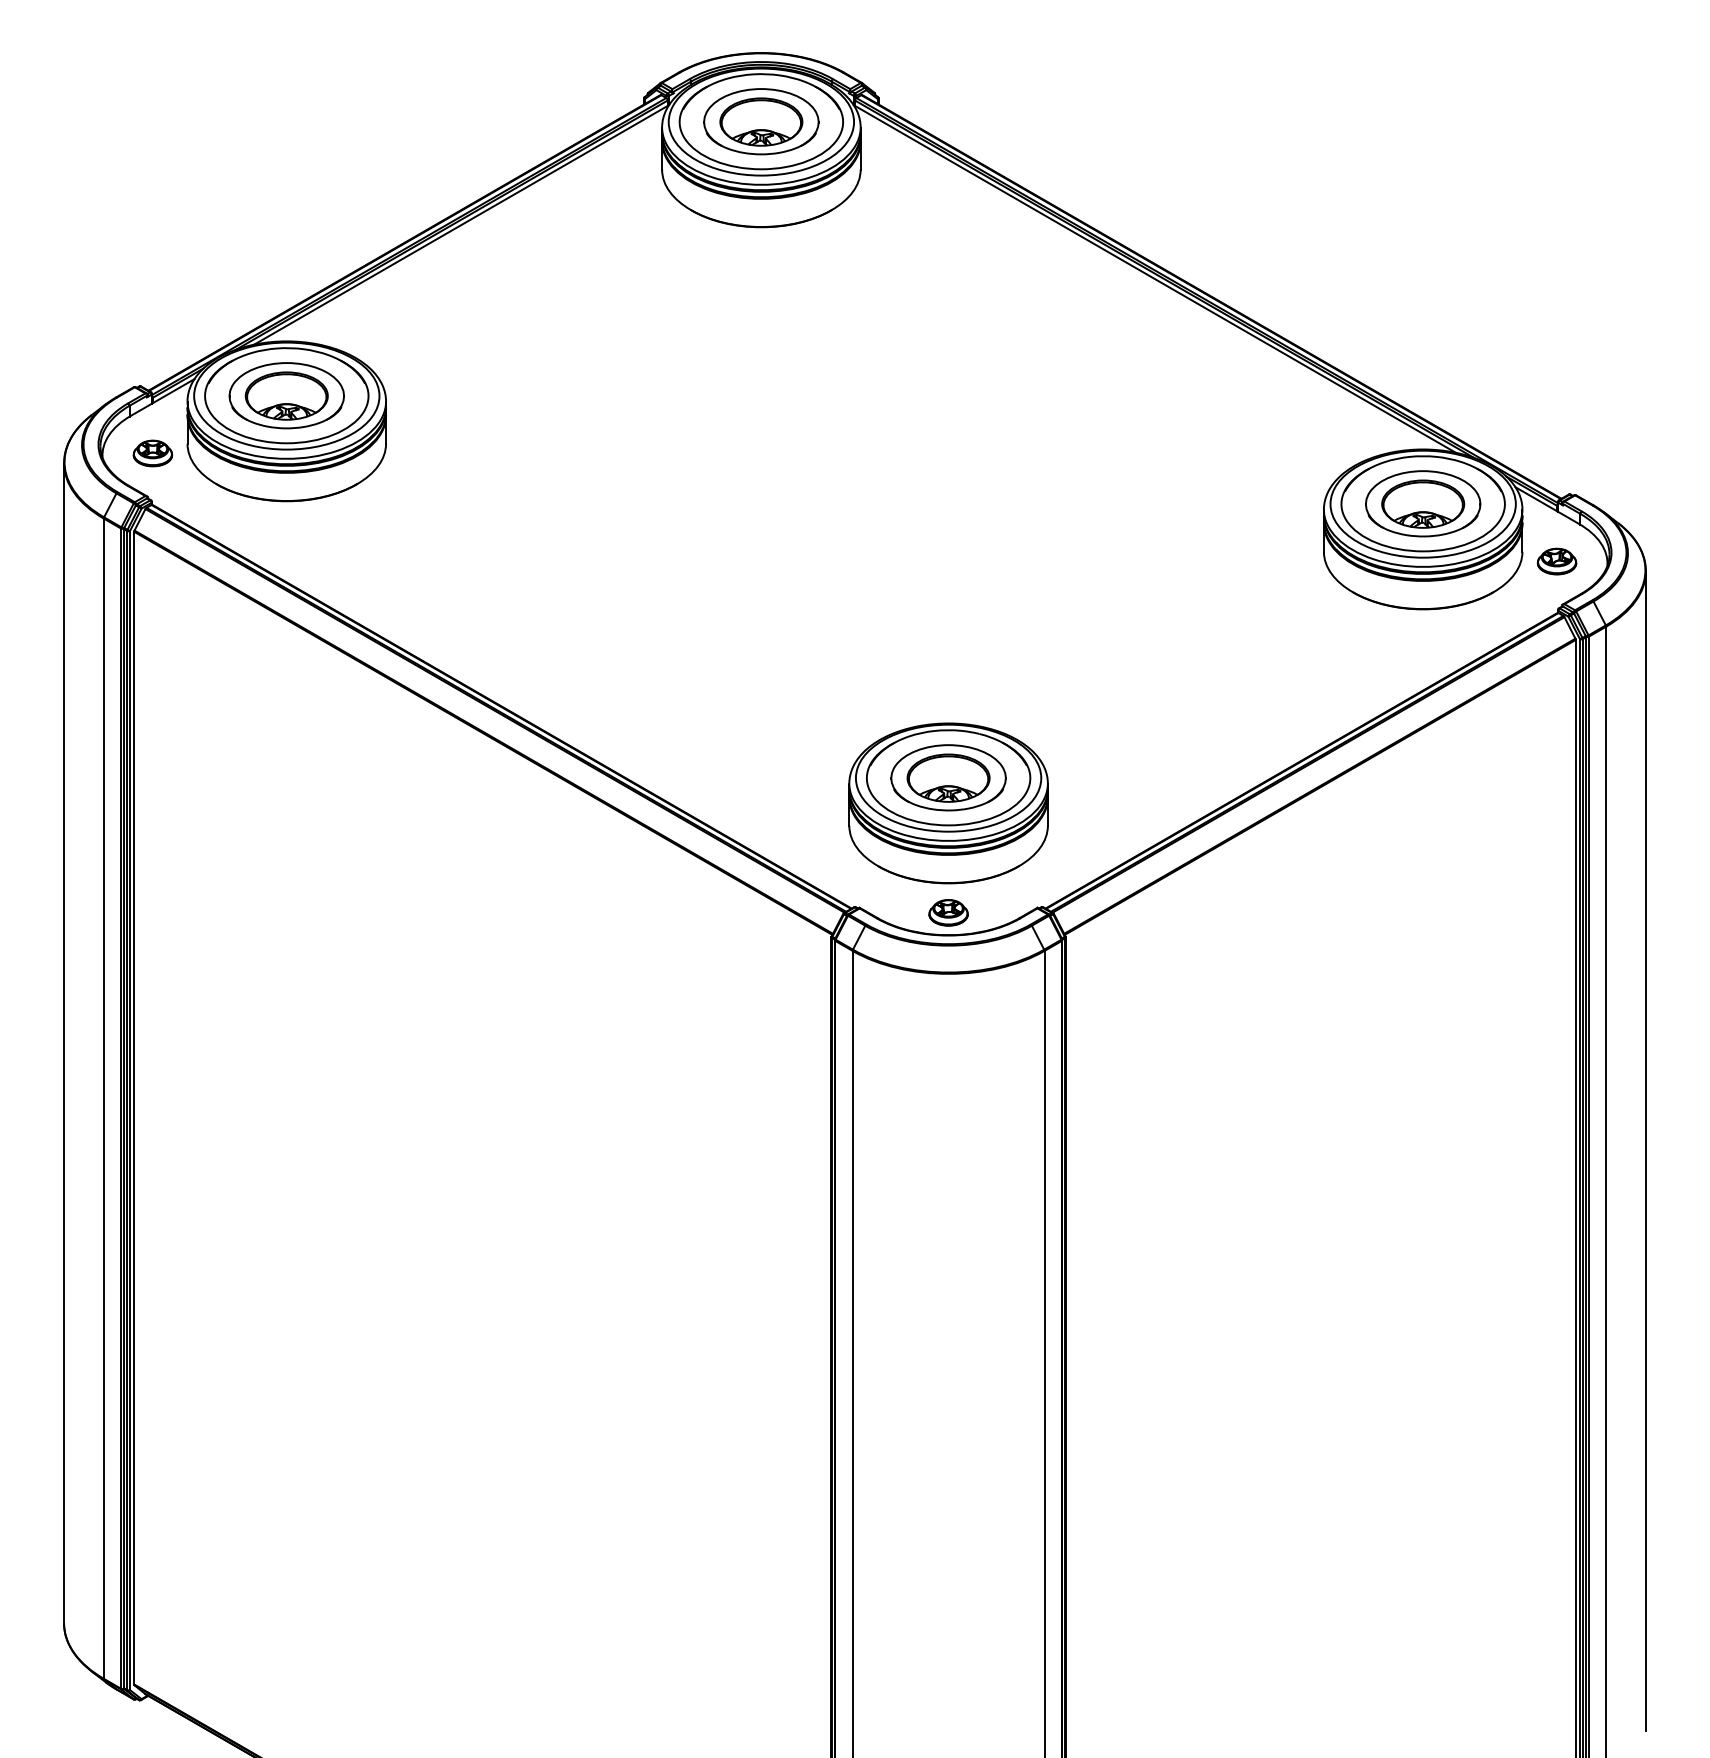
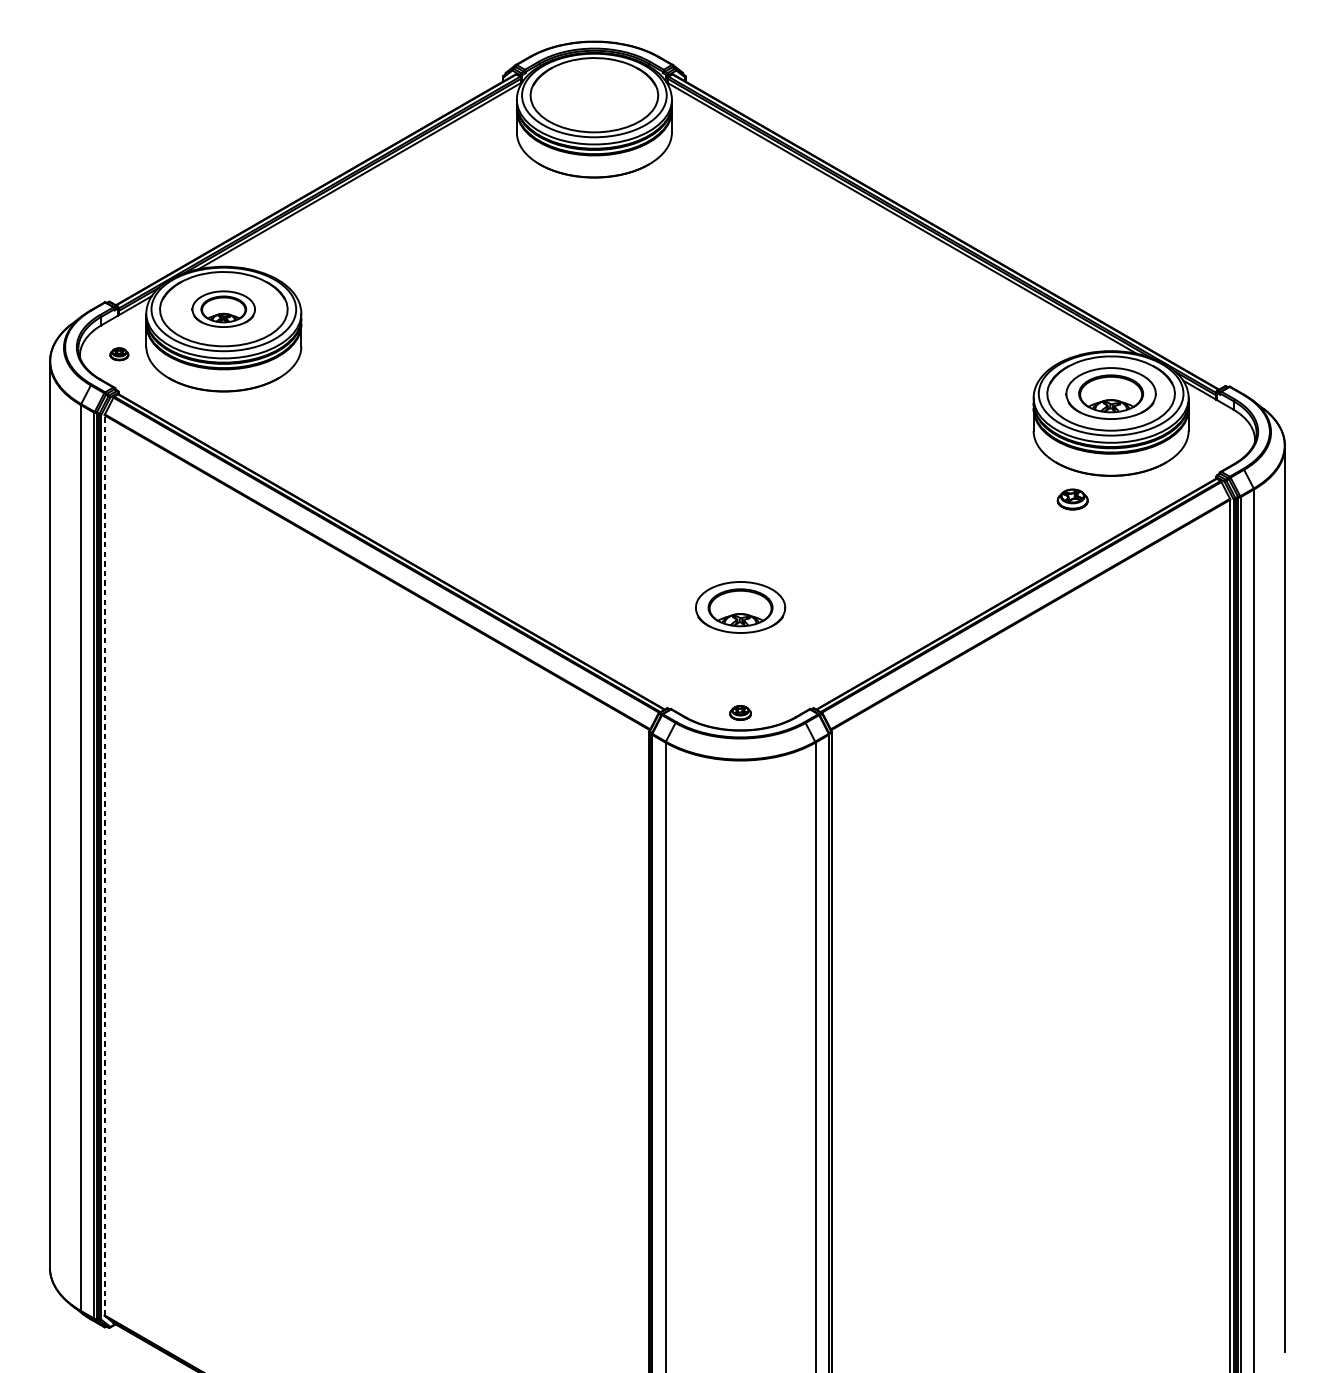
part: (761, 121) -> (594, 95), removed
part: (286, 395) -> (223, 308), size x0.7
part: (152, 453) -> (118, 354), size x0.6
part: (1556, 561) -> (1072, 499), moved
part: (948, 803) -> (740, 627), removed
part: (948, 912) -> (740, 712), size x0.7
line: (134, 1107) -> (104, 864), solid -> dashed

